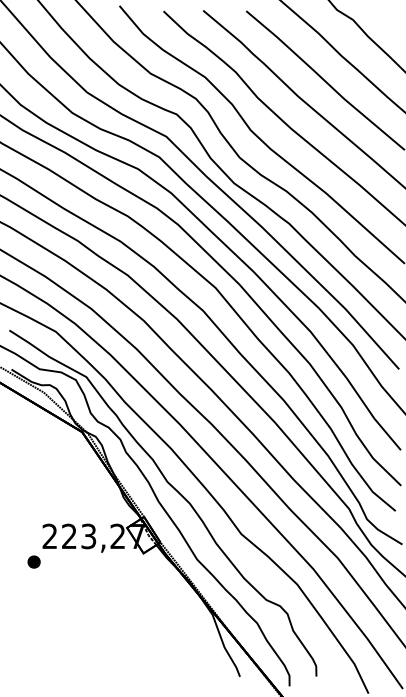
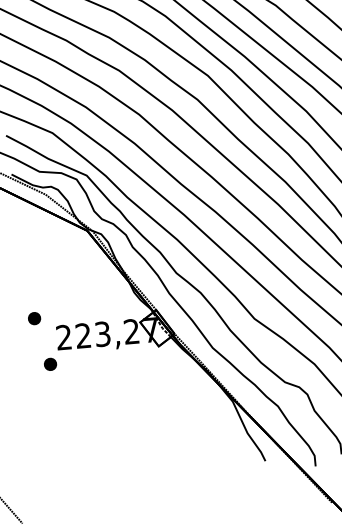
part: (21, 514) -> (33, 318), added

